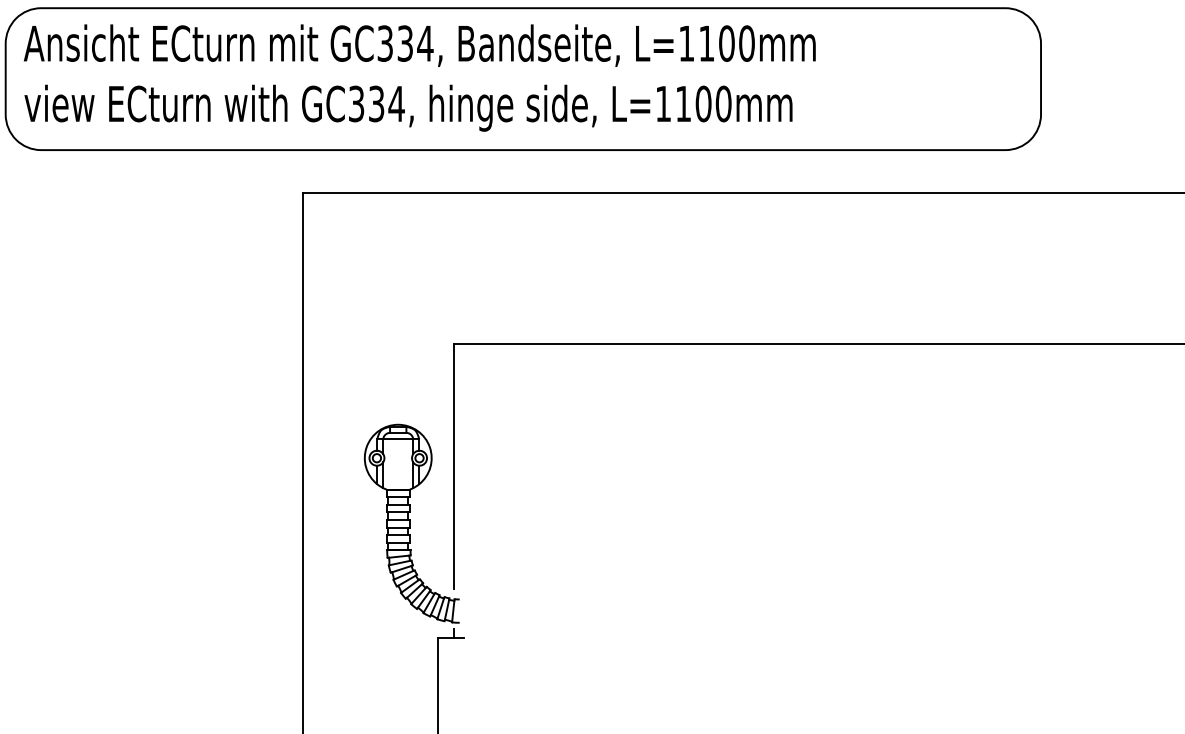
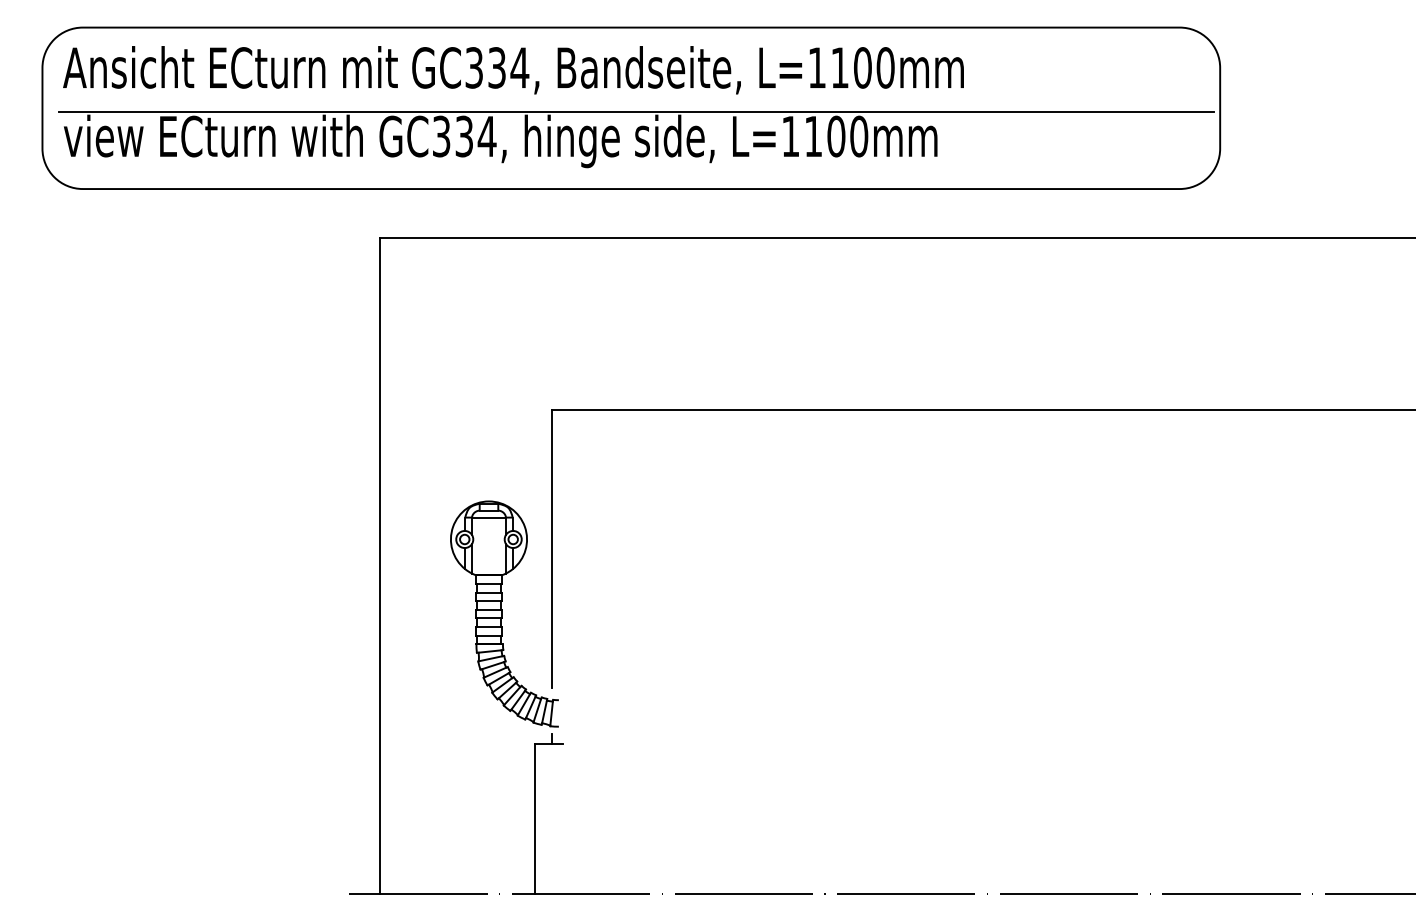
line: (527, 81) -> (636, 111), added

